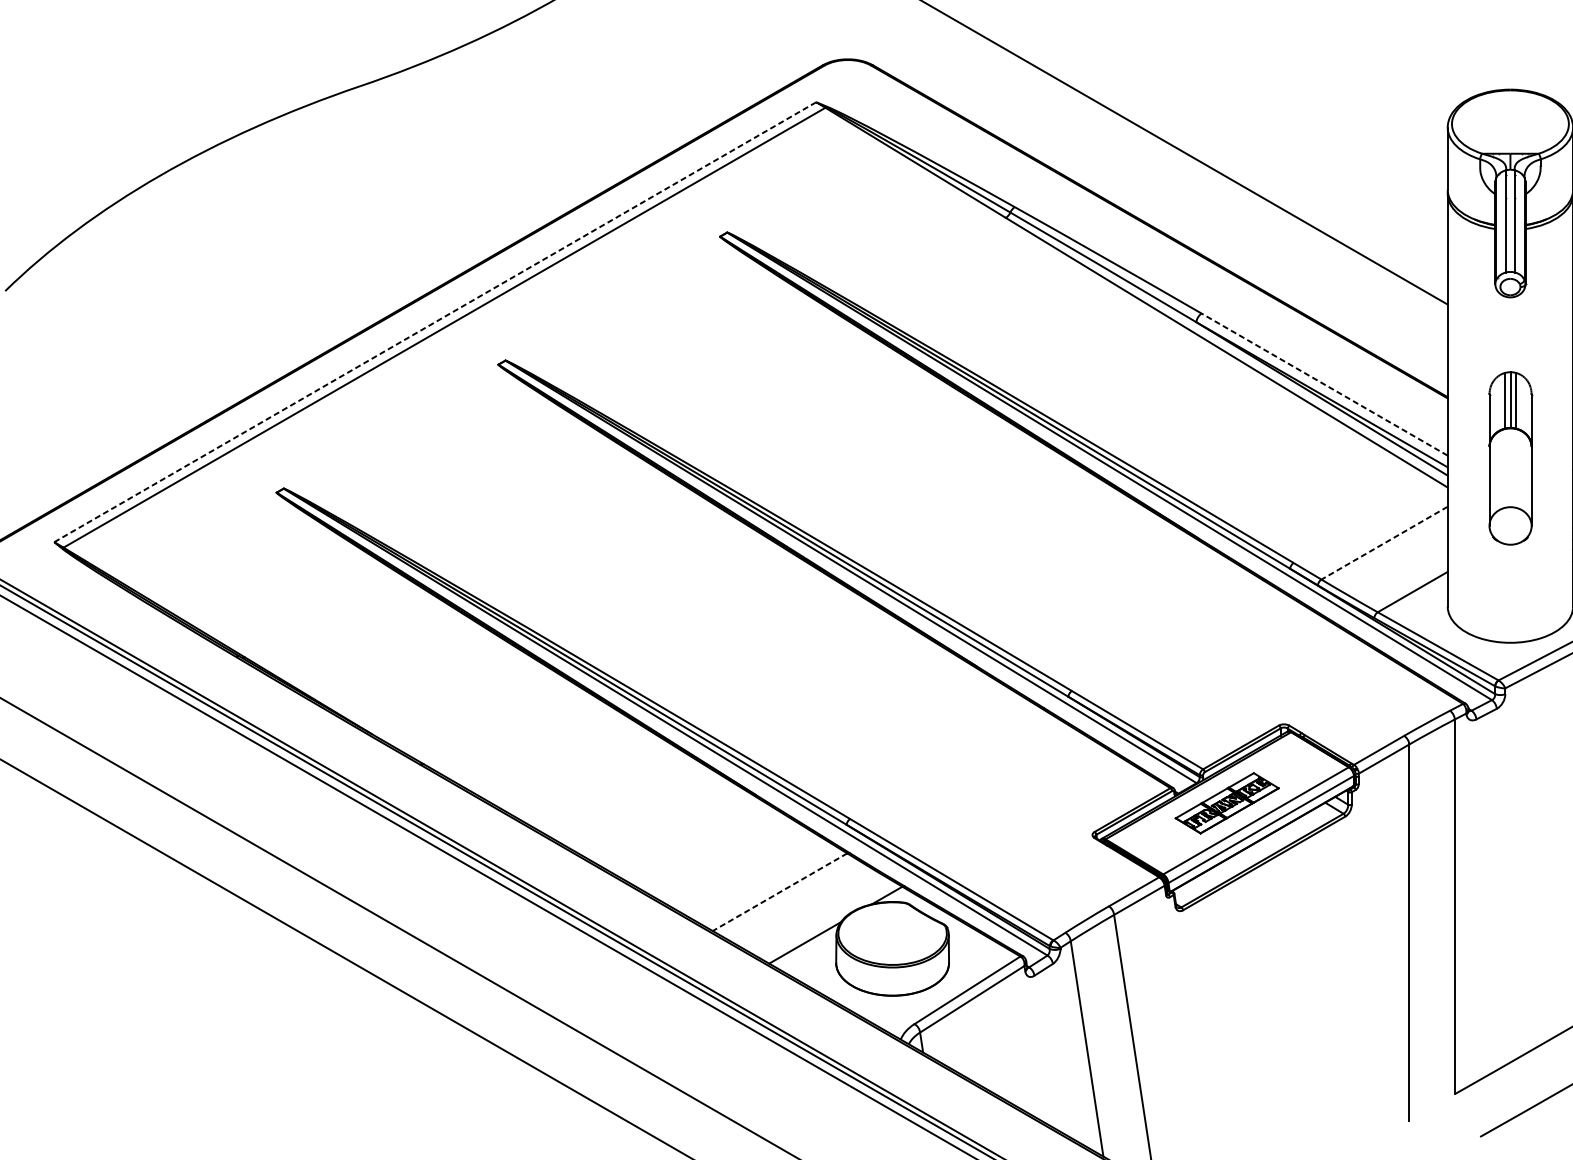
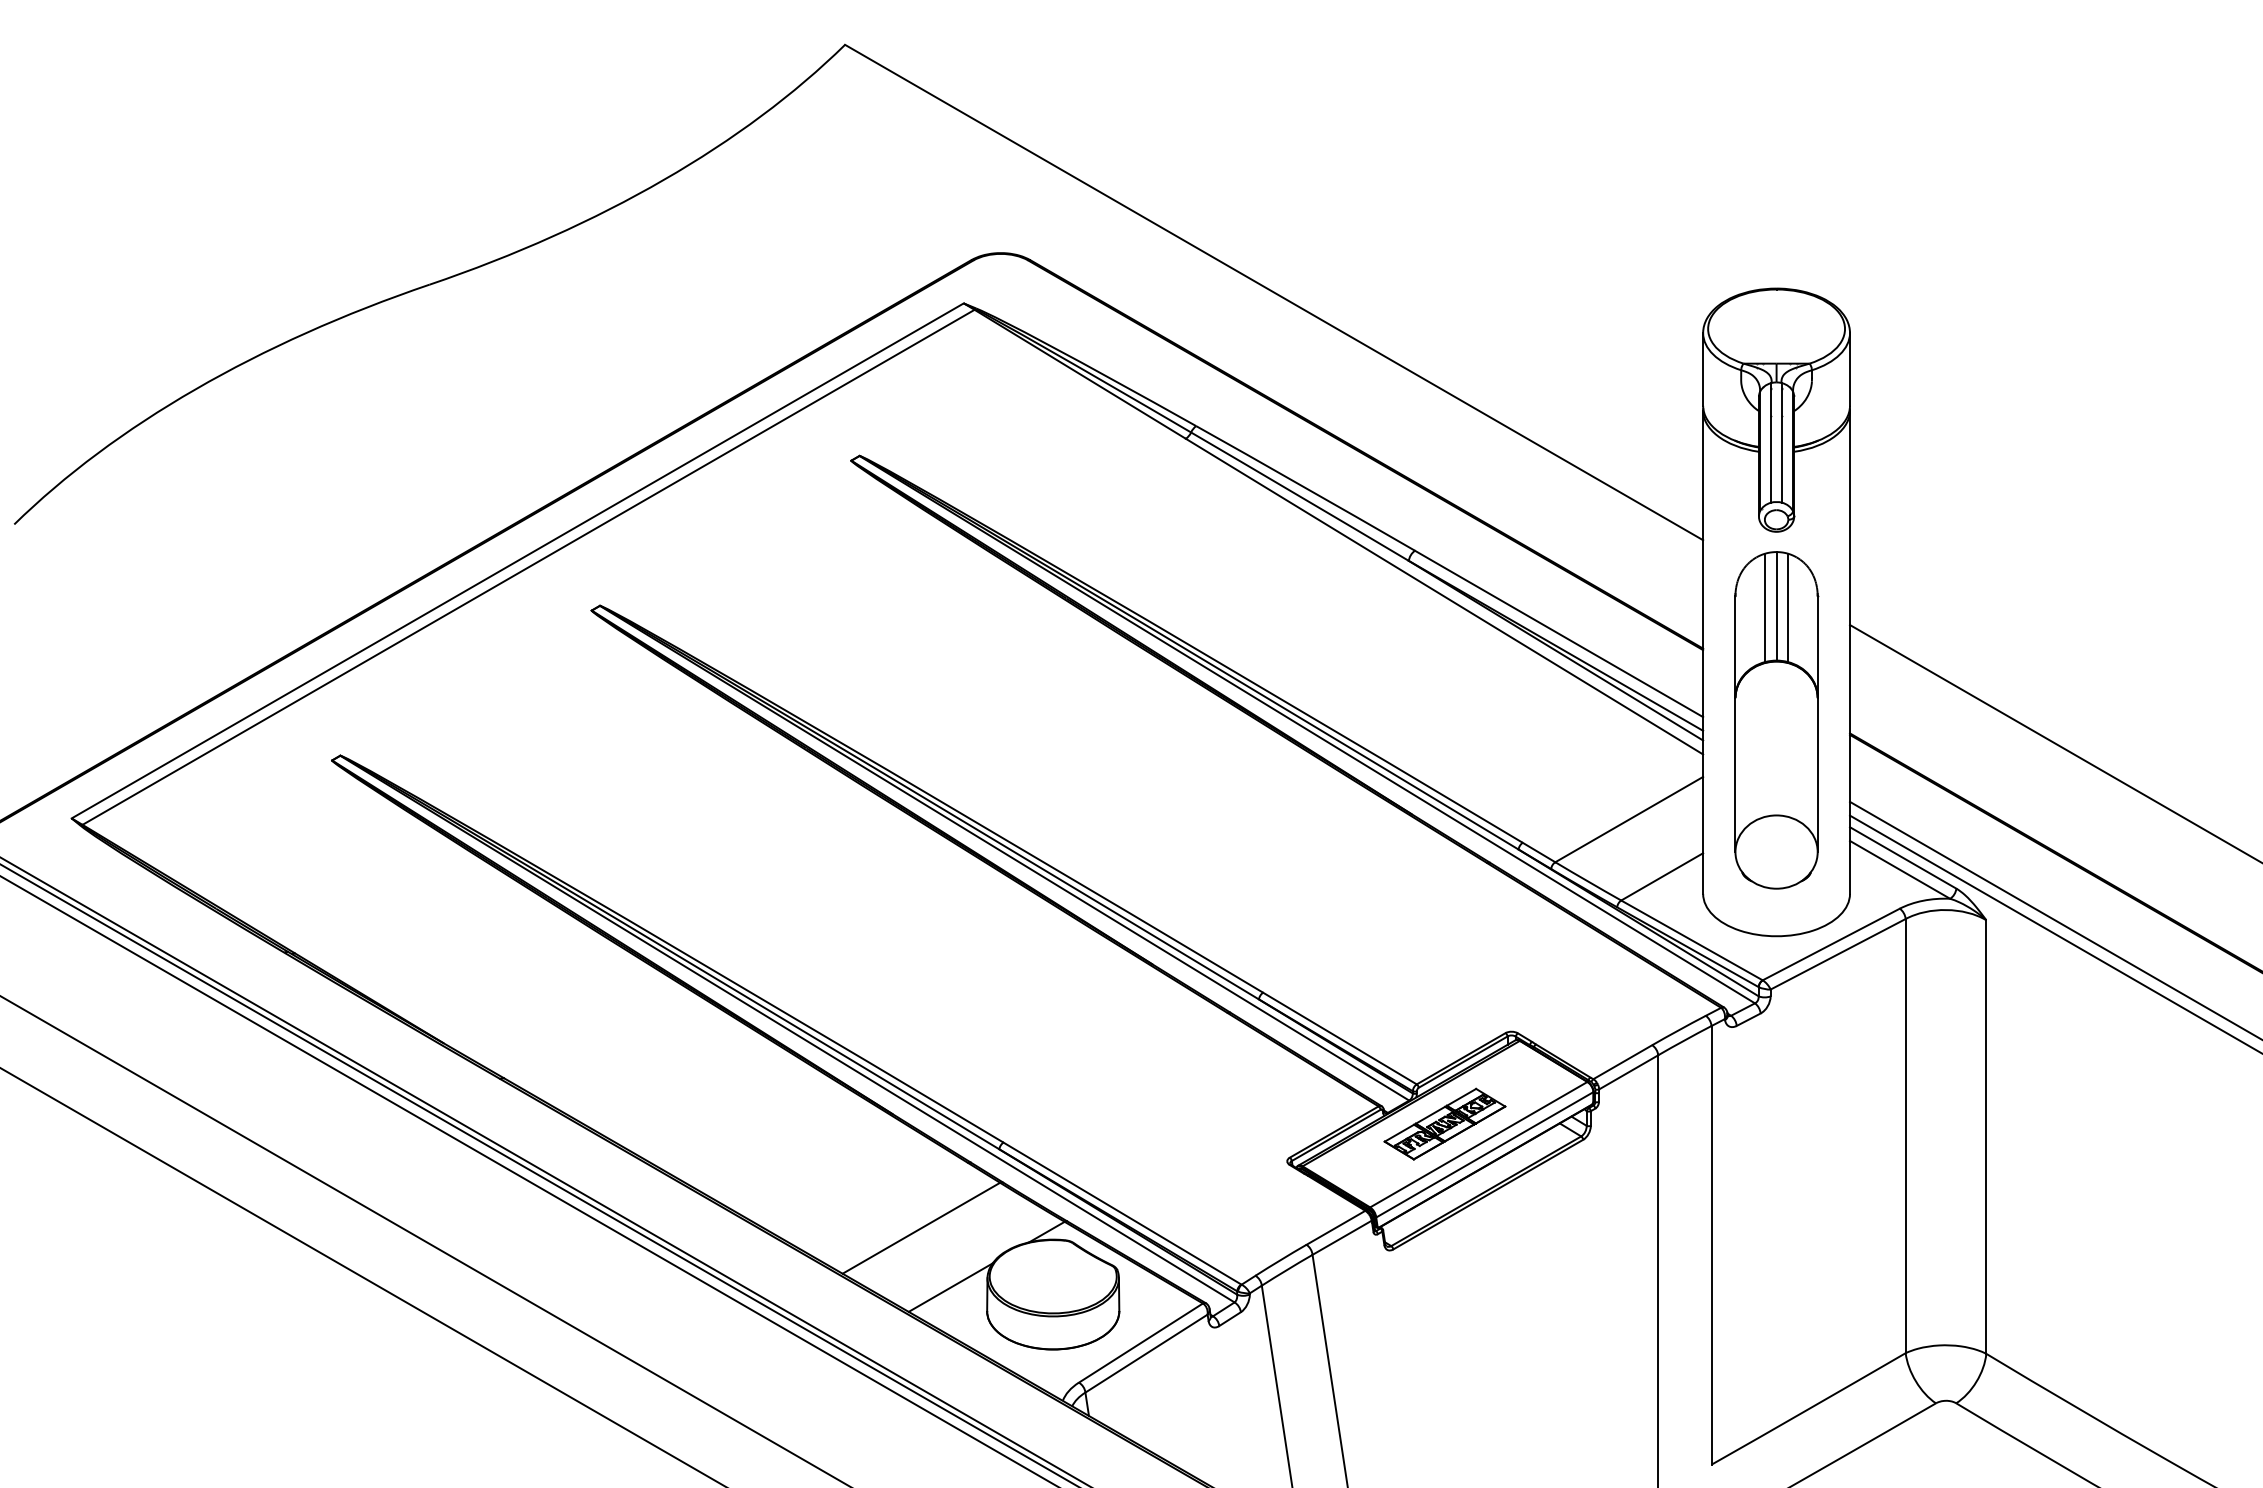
line: (435, 322) -> (517, 561), dashed -> solid
line: (1324, 384) -> (1558, 633), dashed -> solid
part: (1510, 458) -> (1776, 720), size x1.67
line: (1383, 543) -> (1628, 819), dashed -> solid
line: (780, 892) -> (921, 1228), dashed -> solid

